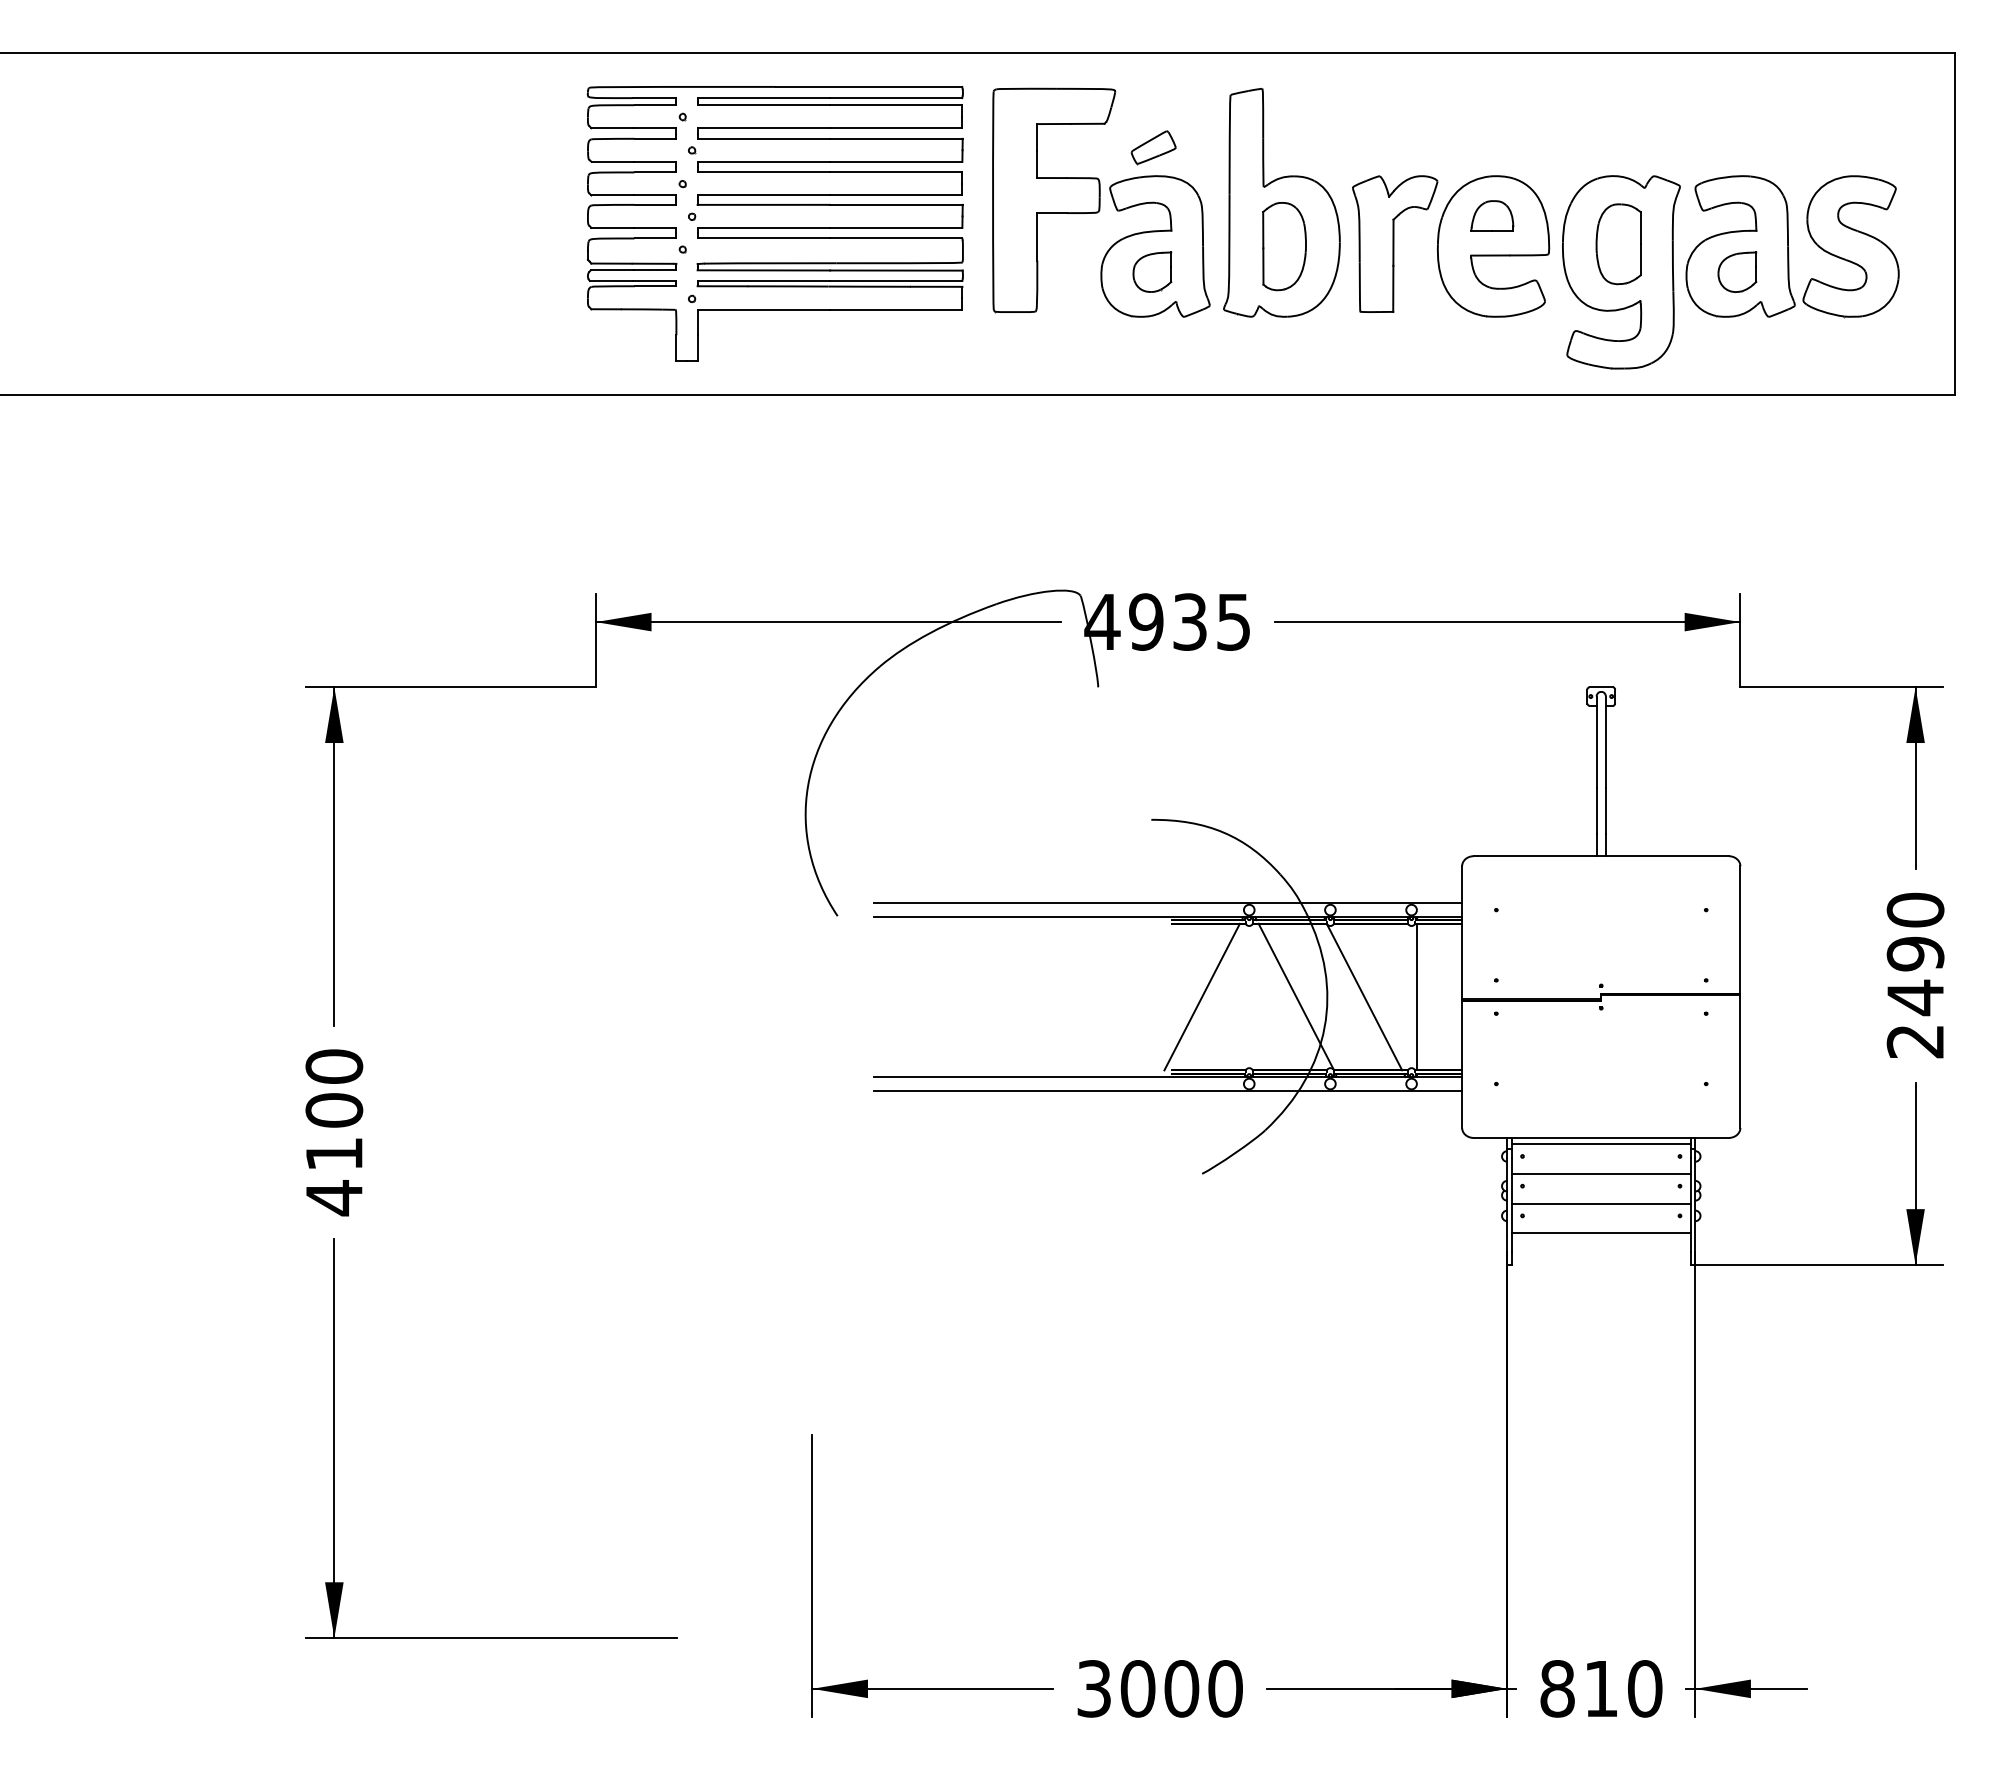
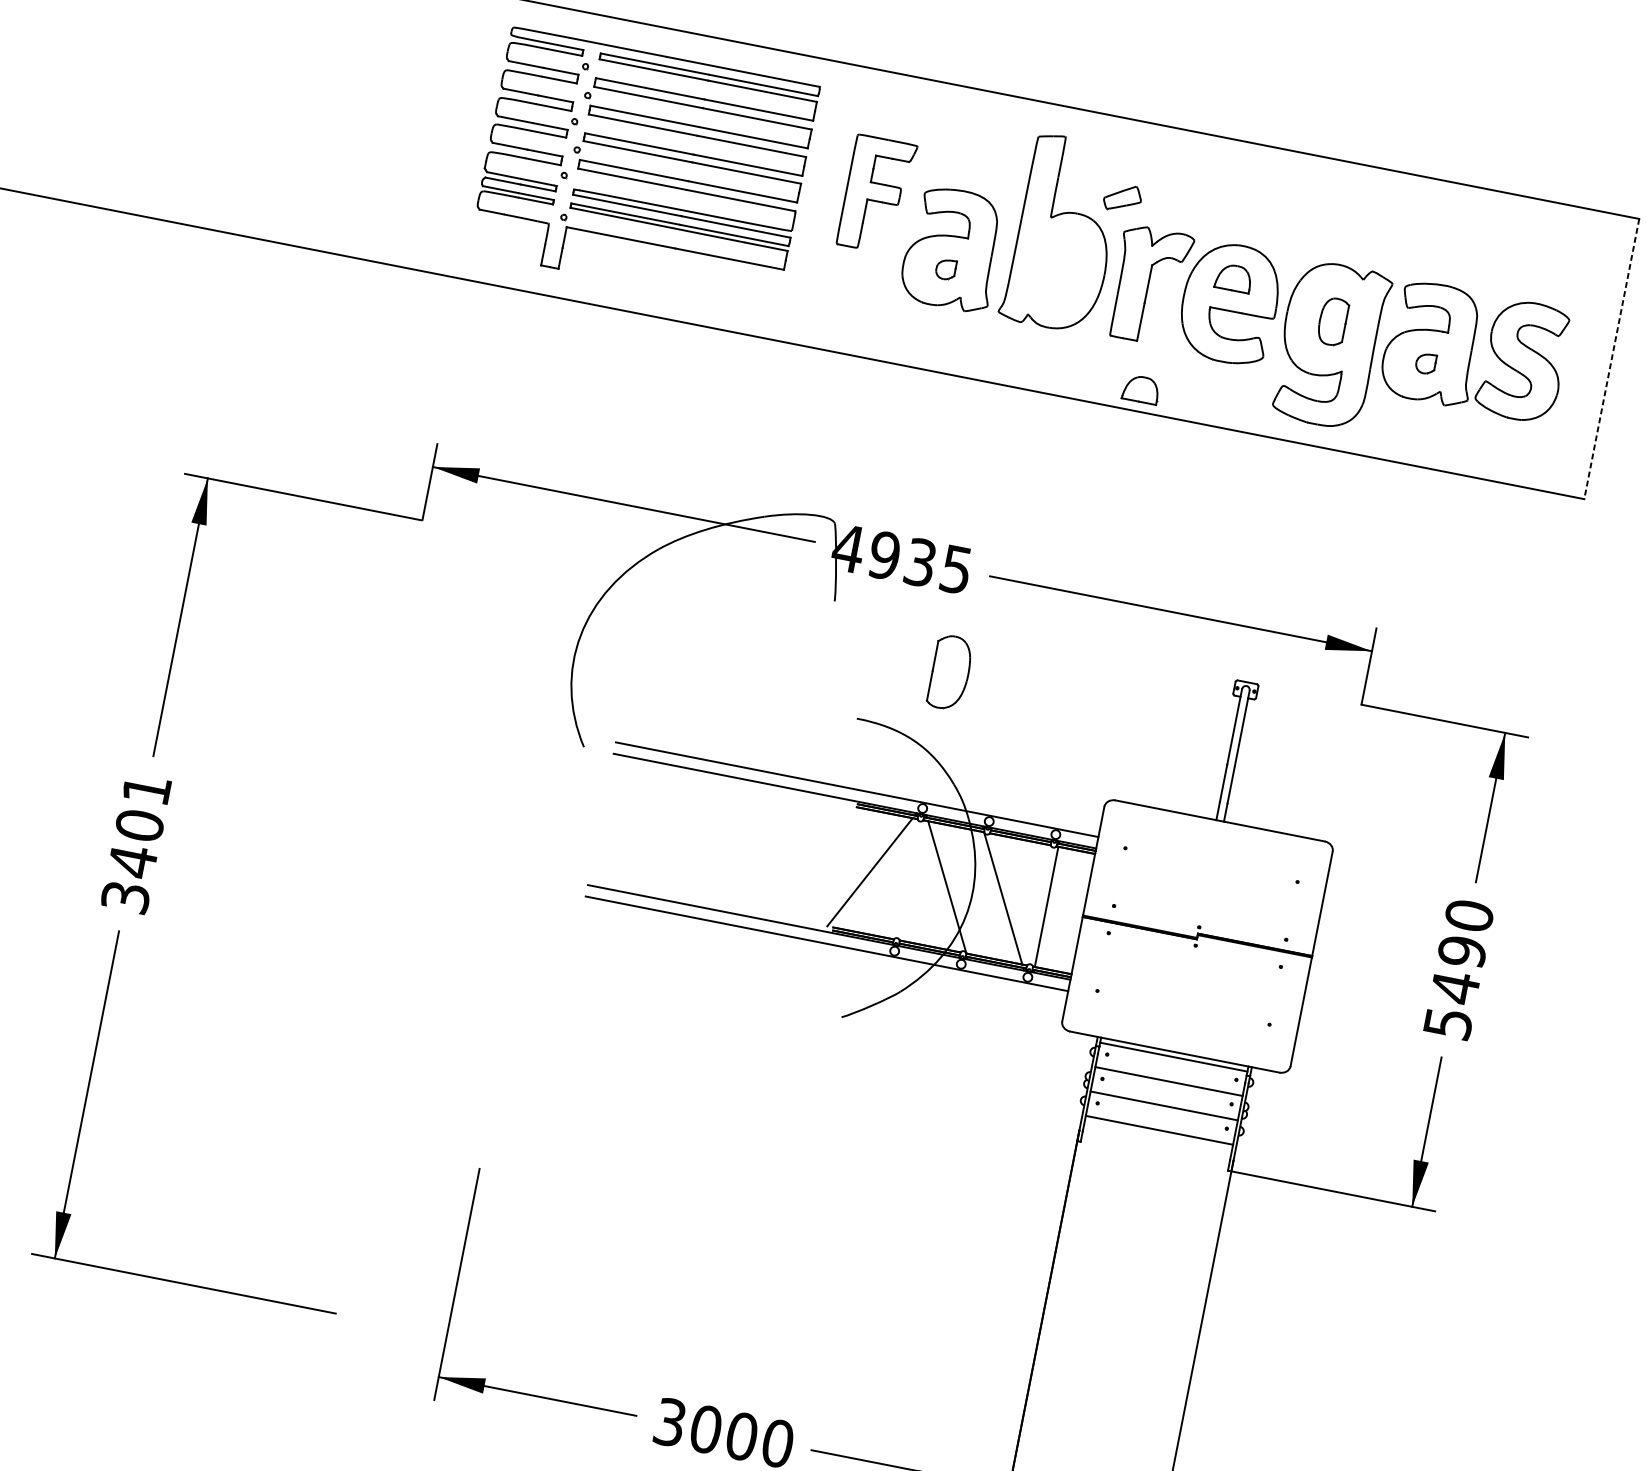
part: (1153, 147) -> (1122, 197), moved
part: (1054, 200) -> (877, 194), size x0.6
line: (1954, 223) -> (1611, 358), solid -> dashed
part: (1618, 244) -> (1332, 321), size x0.7
part: (1284, 246) -> (950, 672), moved
part: (1152, 271) -> (946, 268), size x0.6
part: (1737, 271) -> (1426, 363), size x0.6
part: (1409, 367) -> (1141, 389), added
text: (1915, 1041) -> (1448, 1023), 2490 -> 5490
text: (334, 1132) -> (136, 843), 4100 -> 3401

